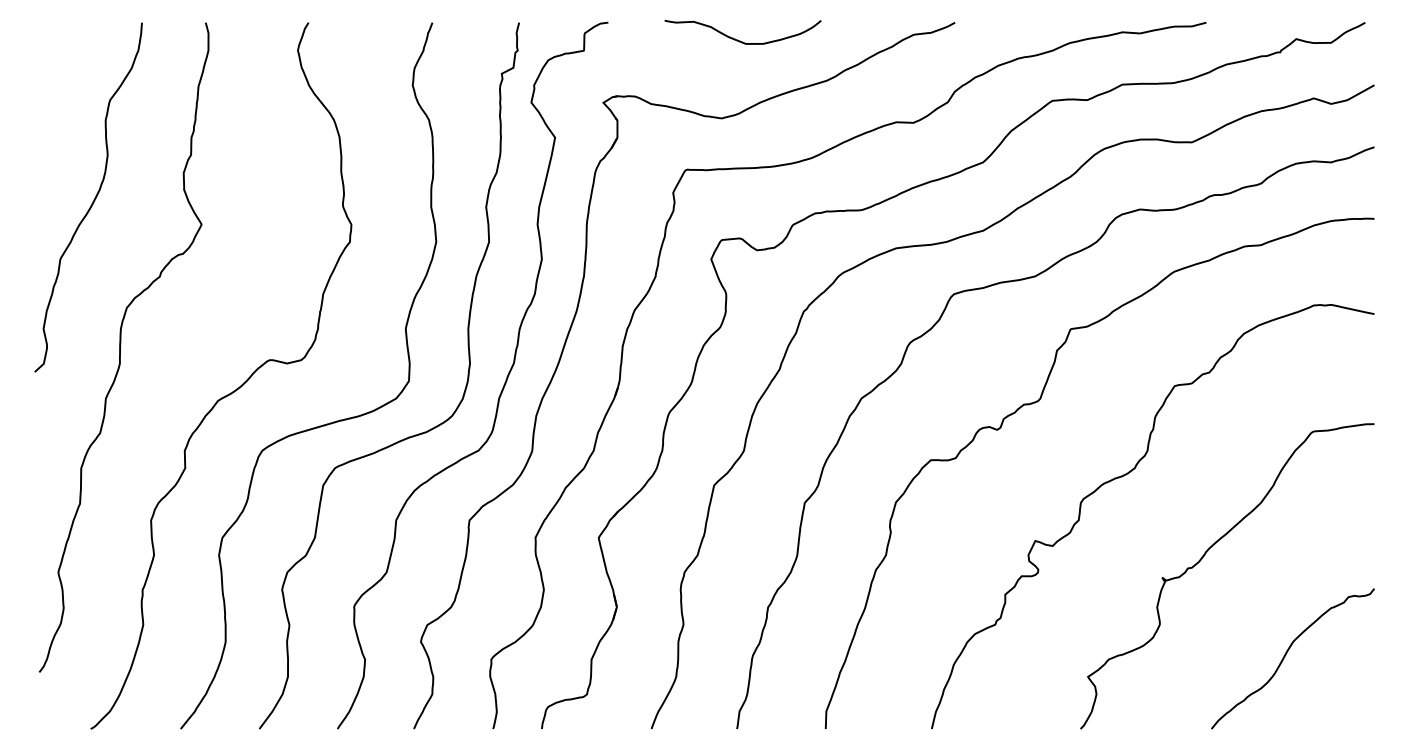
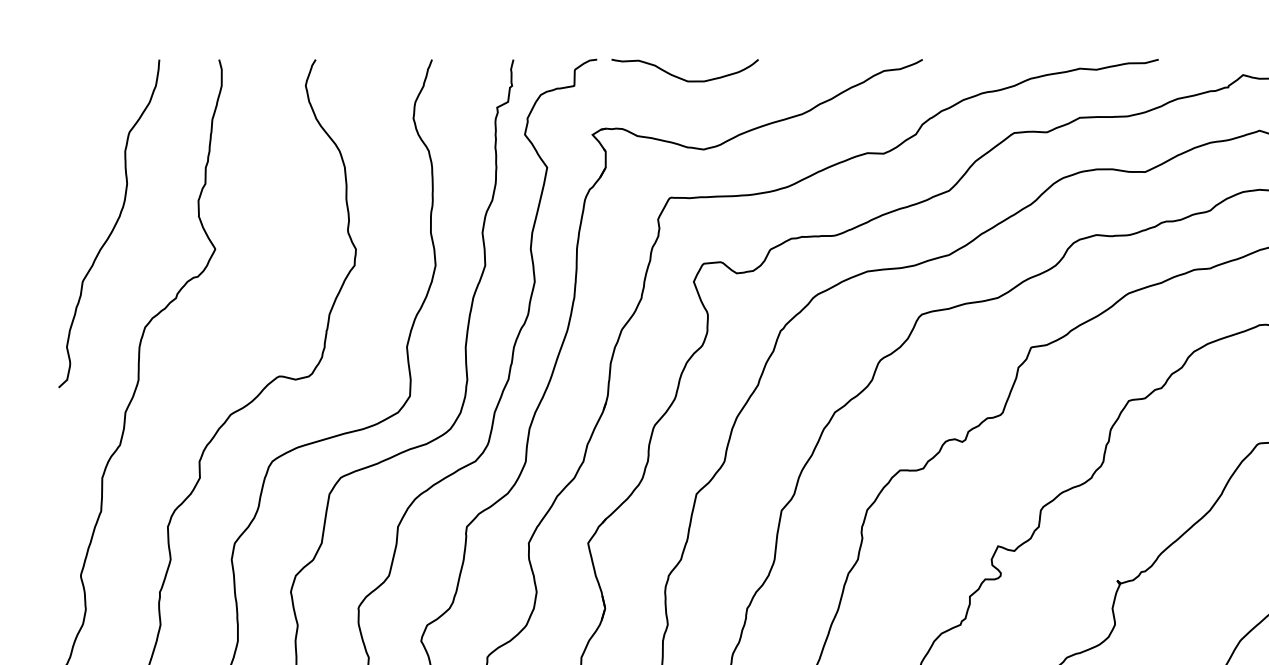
curve: (740, 40) -> (682, 78), moved

